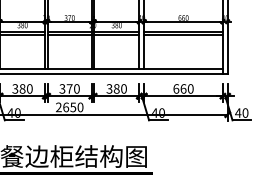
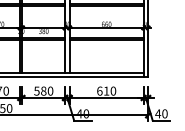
text: (109, 88) -> (36, 90), 380 -> 580
text: (183, 88) -> (106, 90), 660 -> 610

